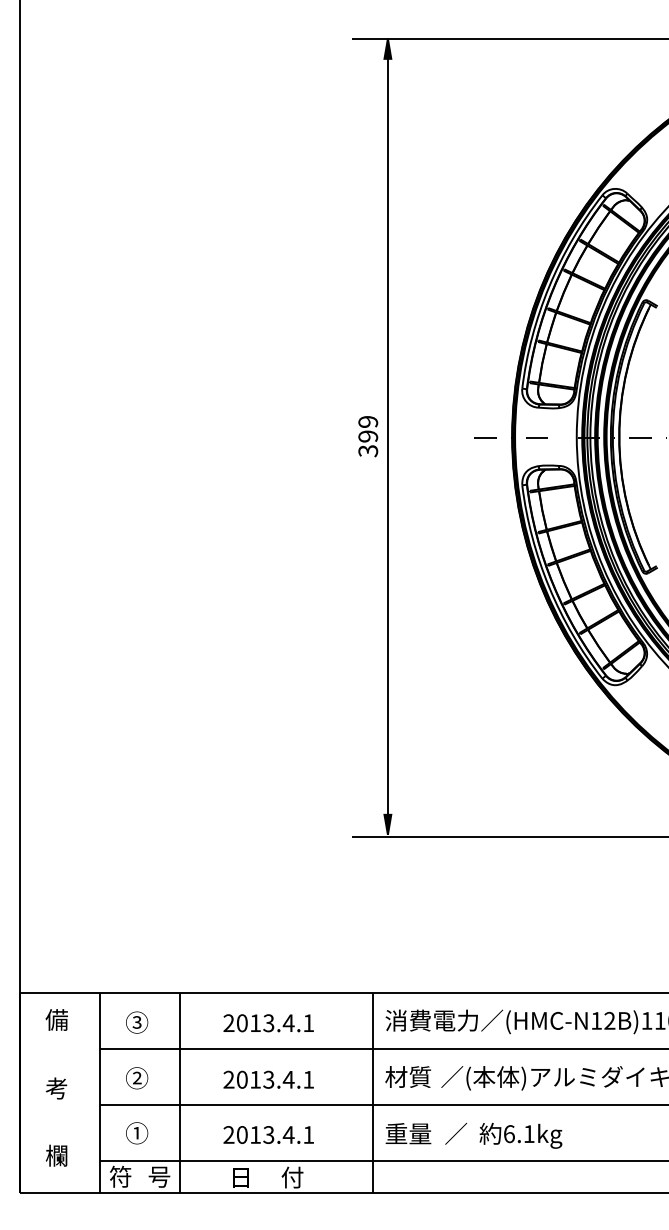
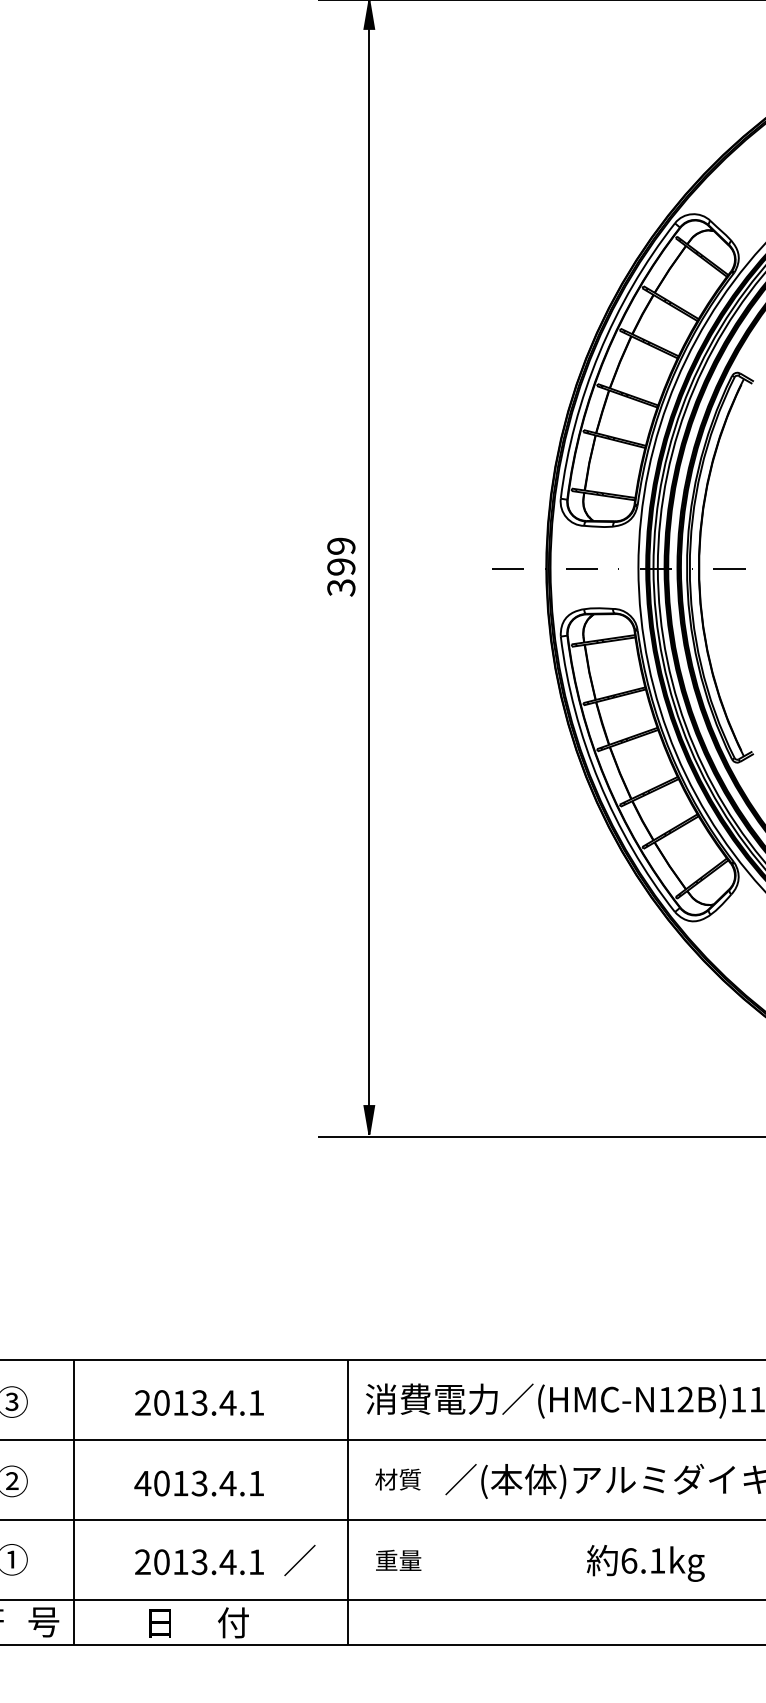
part: (407, 1076) -> (397, 1478), size x0.7
text: (228, 1079) -> (142, 1483), 2013.4.1 -> 4013.4.1
part: (408, 1133) -> (398, 1560), size x0.7
line: (456, 1133) -> (300, 1560), moved
text: (520, 1135) -> (645, 1562), moved

